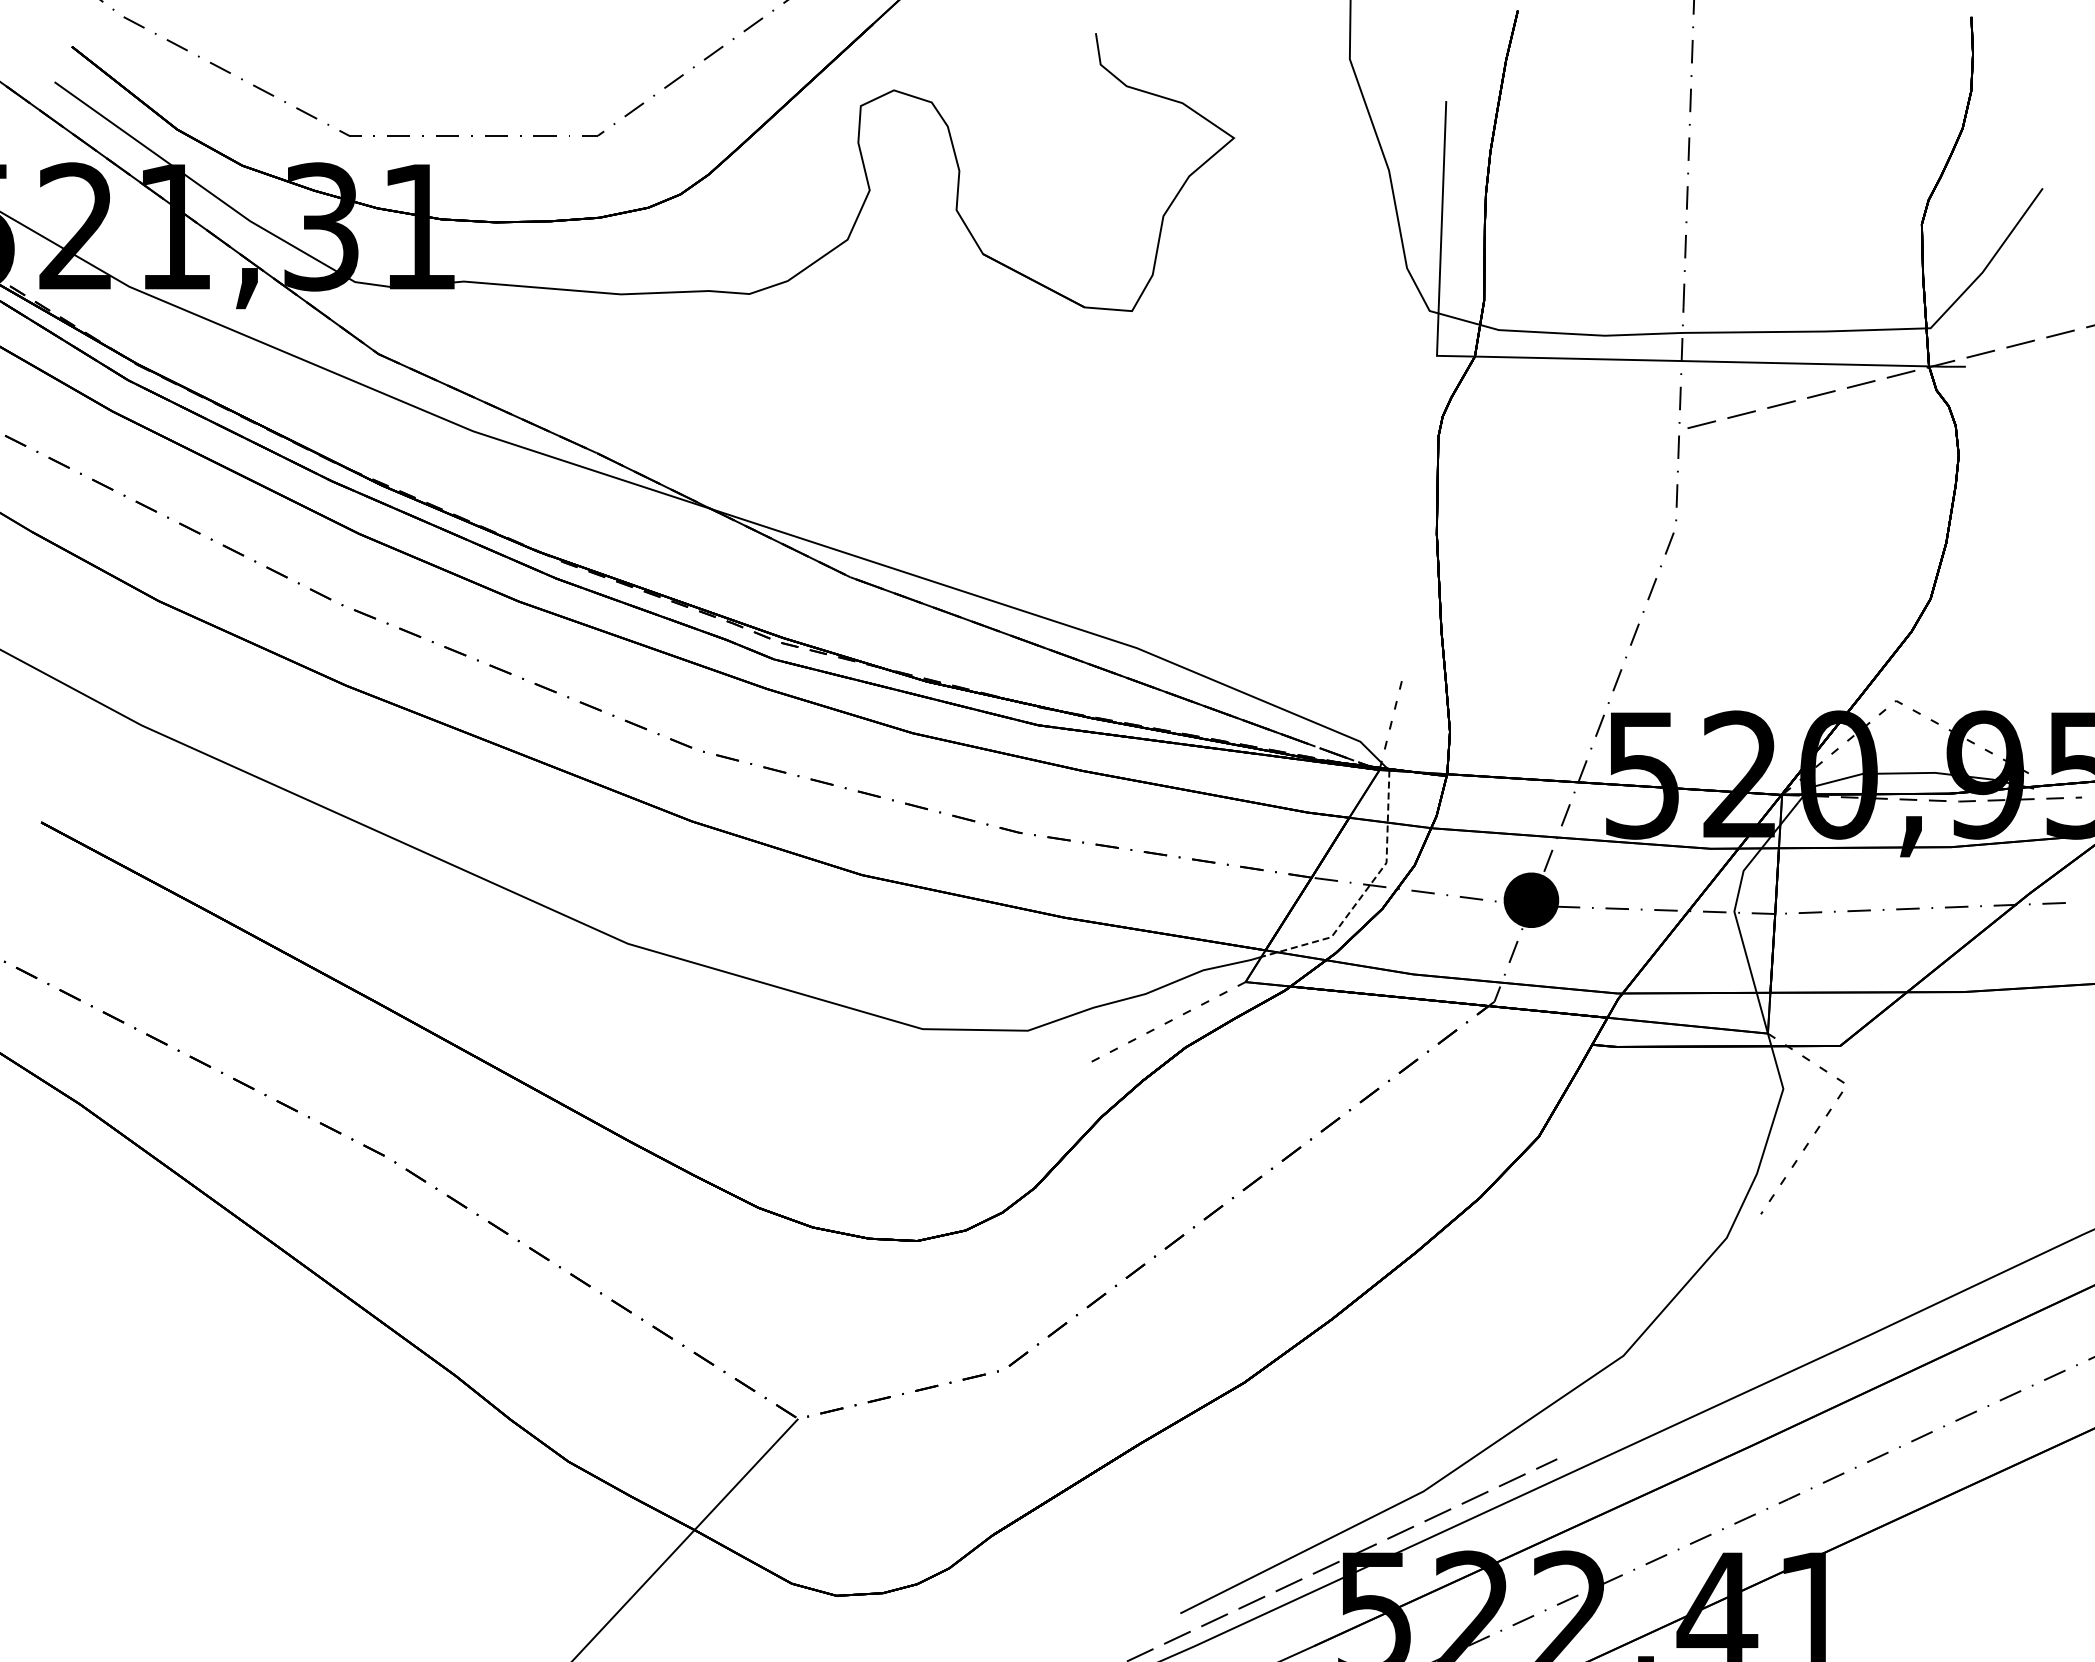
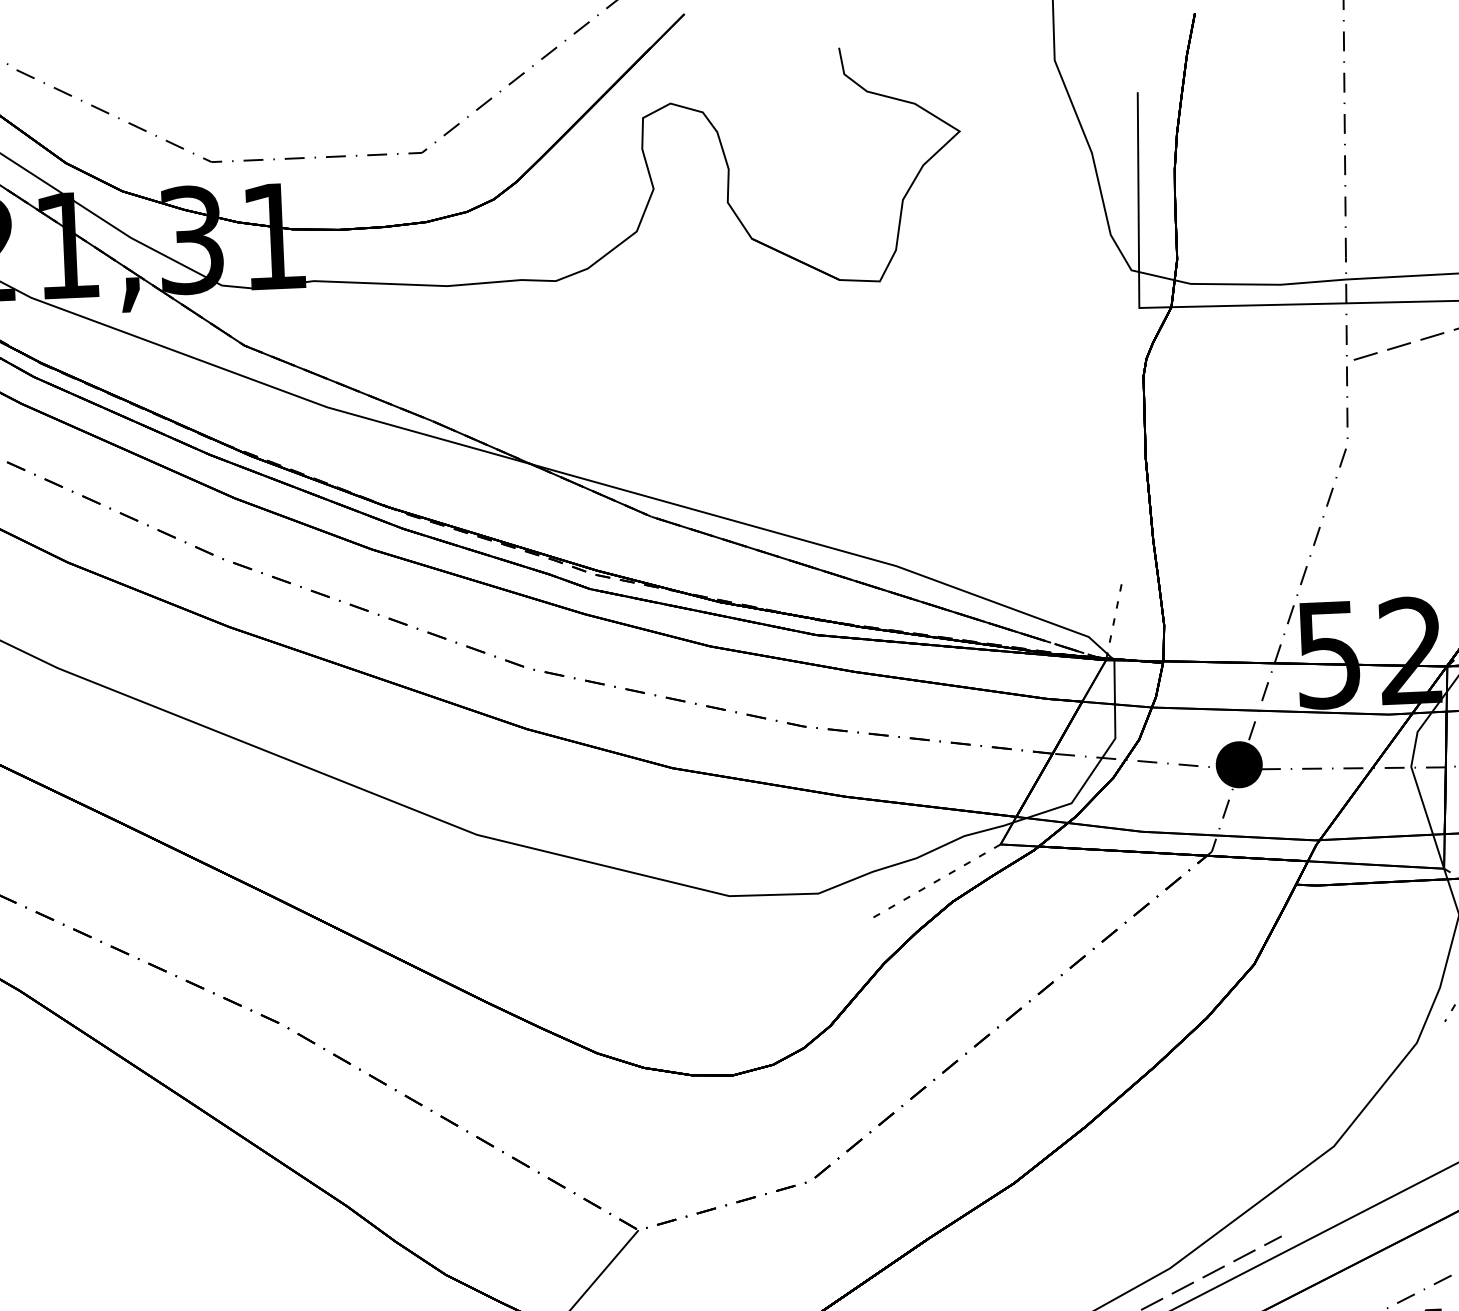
line: (1364, 892) -> (1097, 764), dashed -> solid

